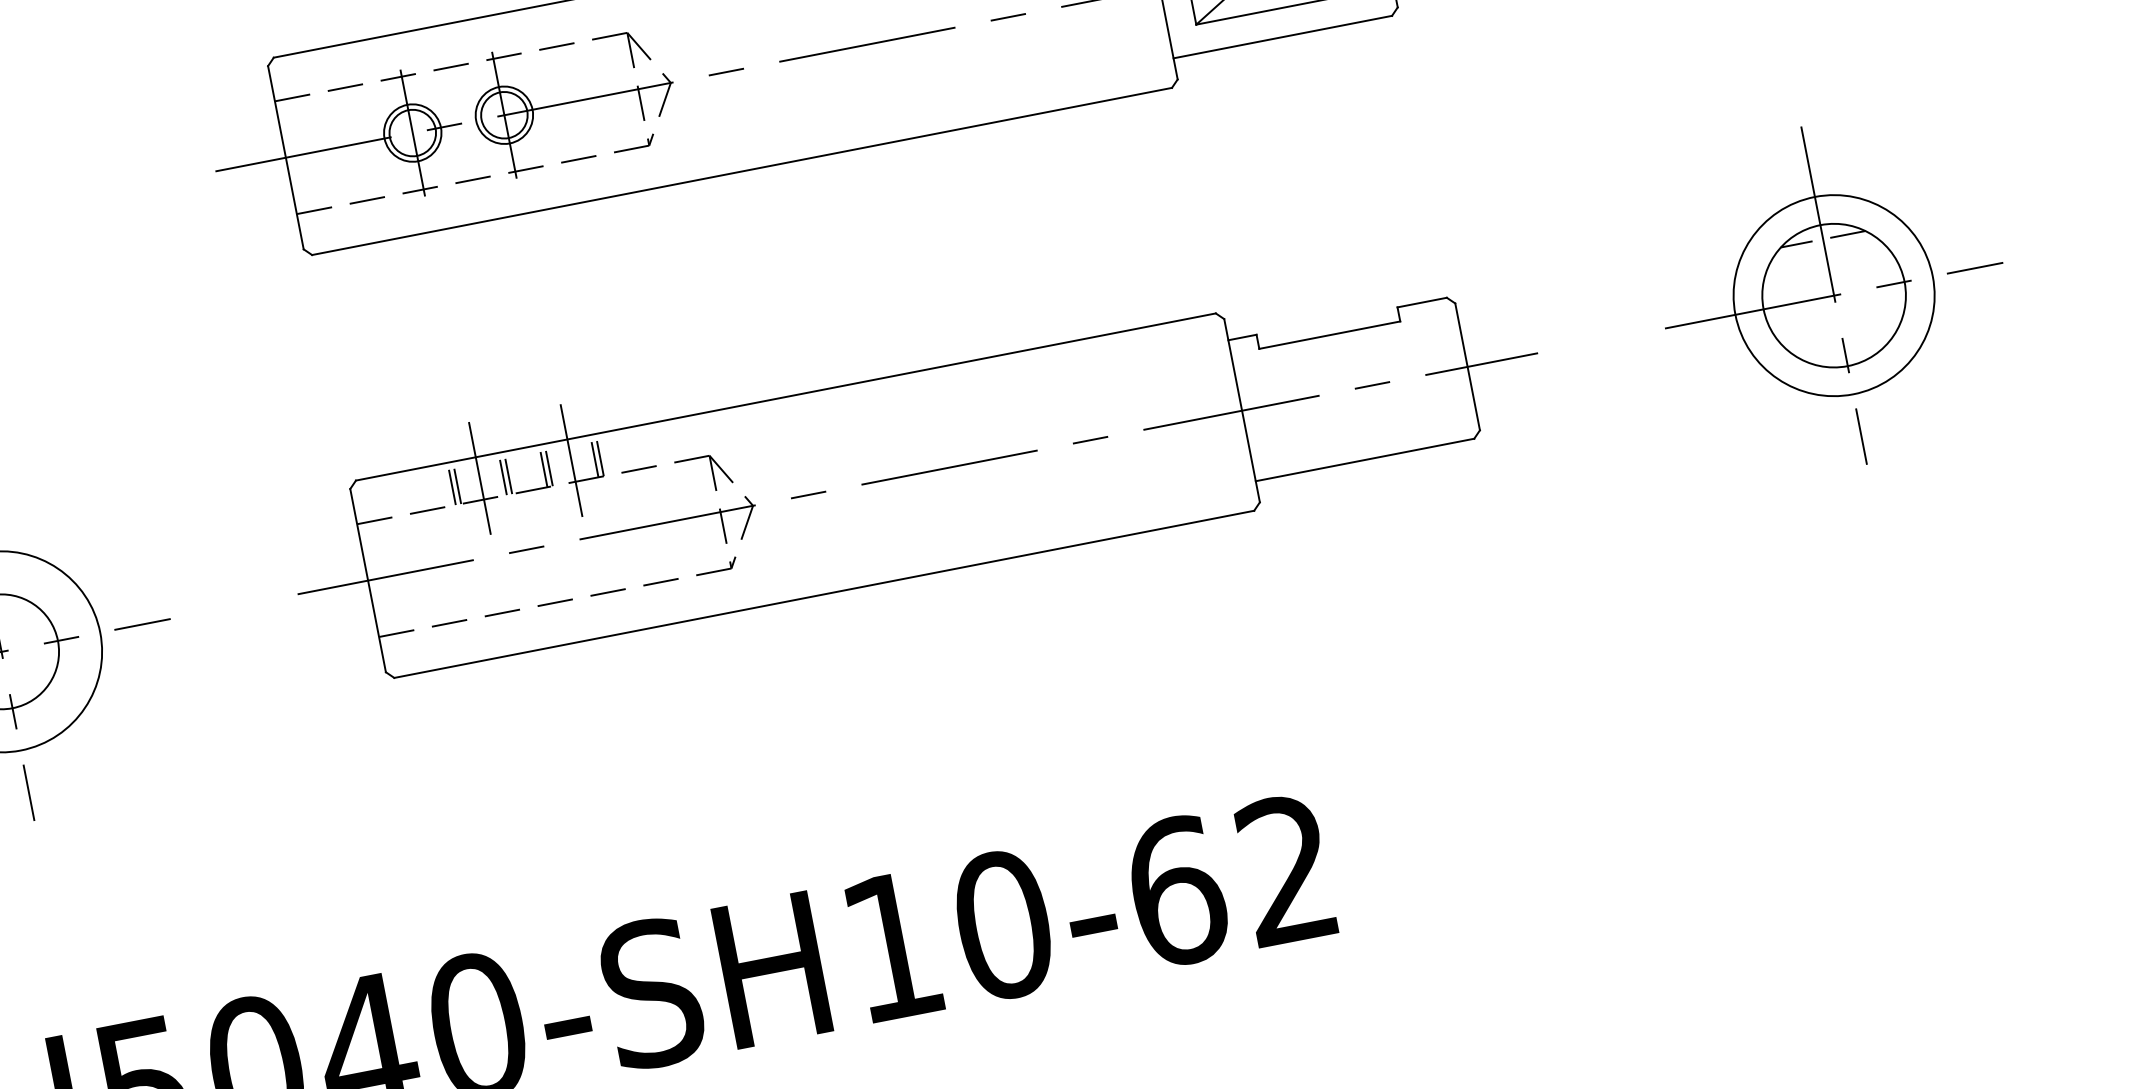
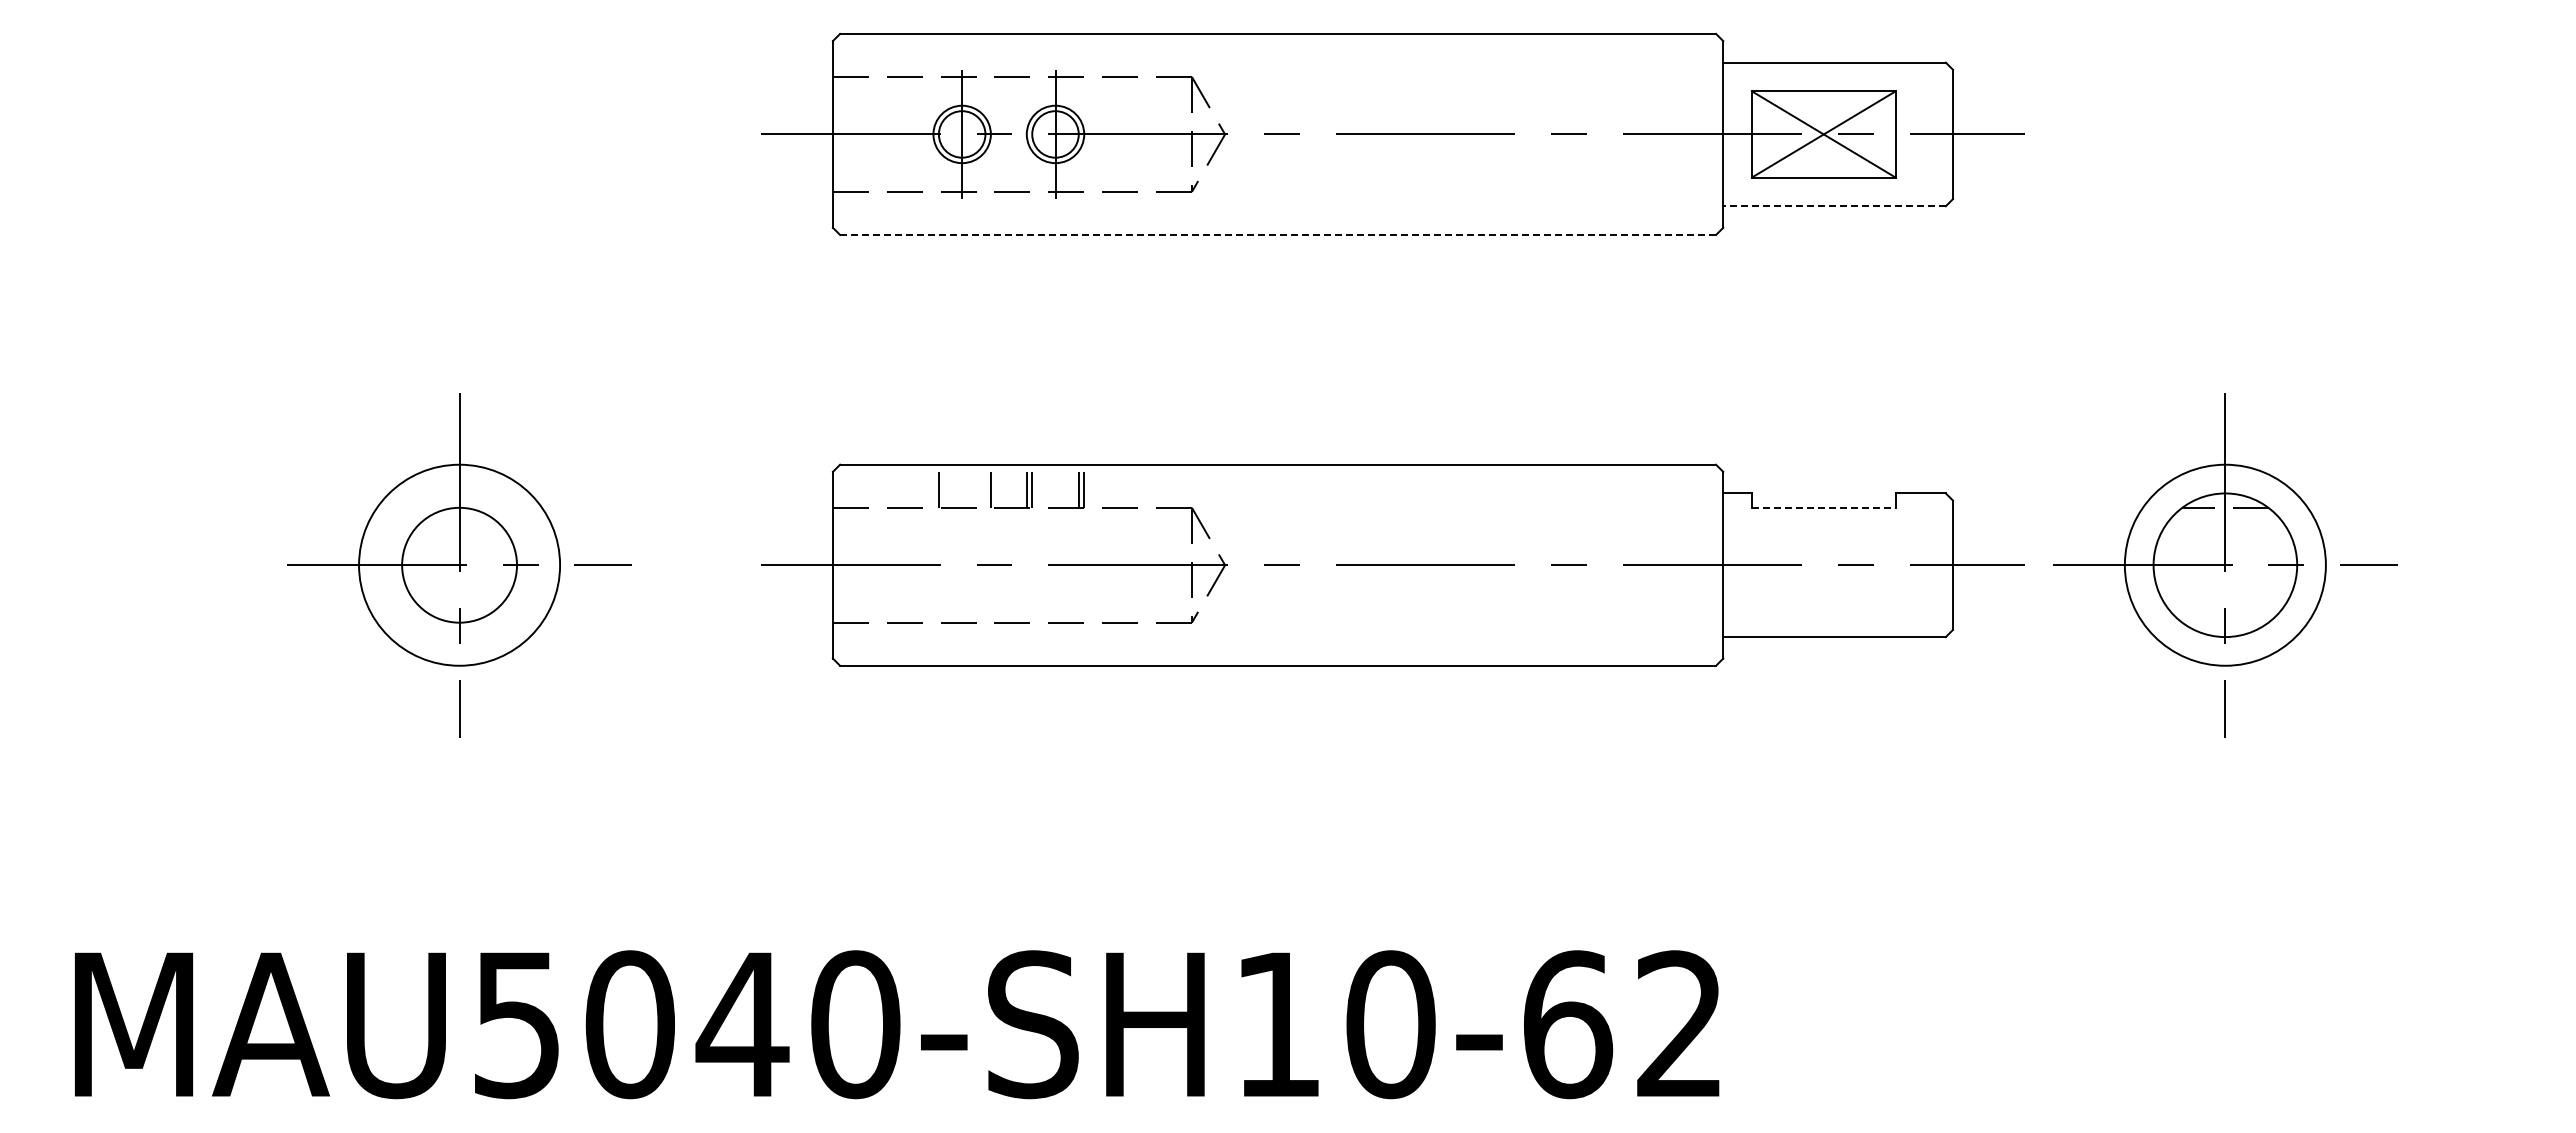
line: (1282, 37) -> (1834, 206), solid -> dashed
line: (742, 170) -> (1278, 234), solid -> dashed
part: (1834, 295) -> (2225, 565), moved
line: (1329, 334) -> (1823, 507), solid -> dashed
line: (571, 459) -> (1055, 485), removed
line: (502, 473) -> (985, 485), removed
line: (480, 477) -> (962, 485), removed
line: (451, 483) -> (933, 485), removed

